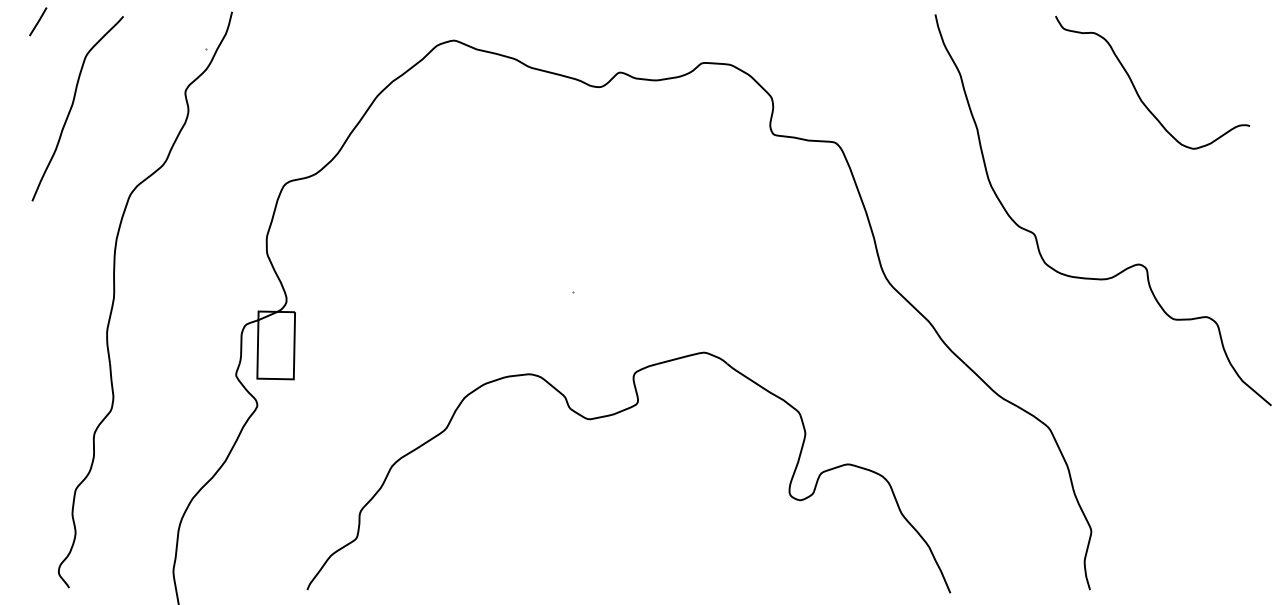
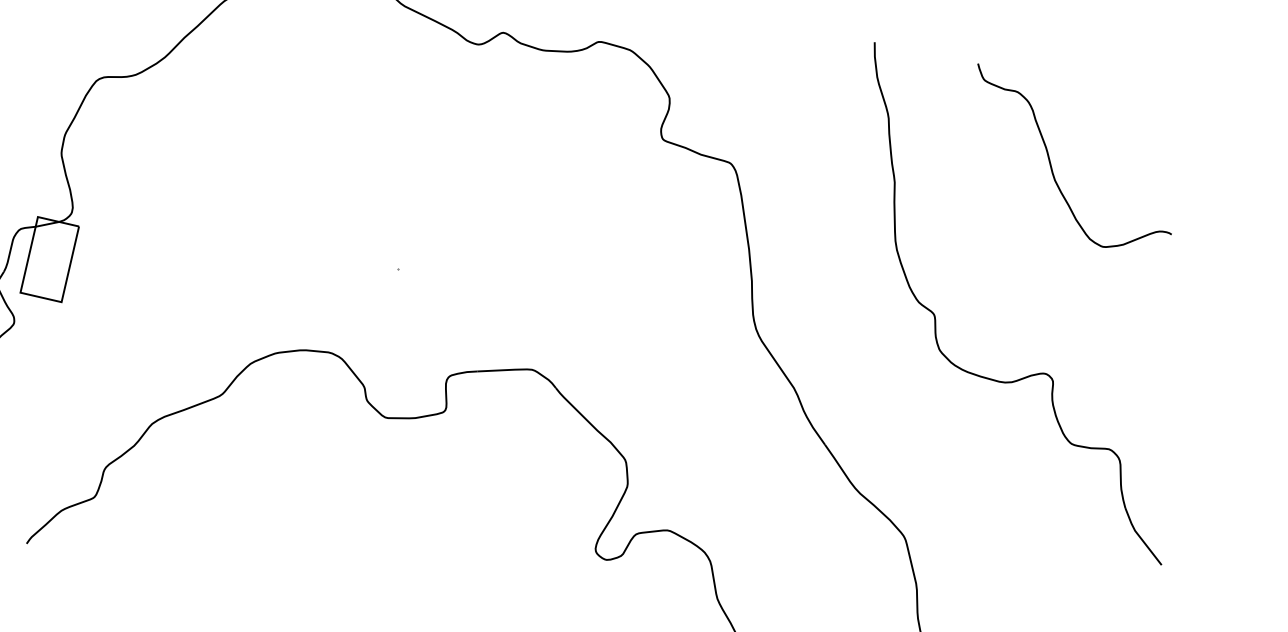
curve: (1136, 89) -> (1052, 165), moved

